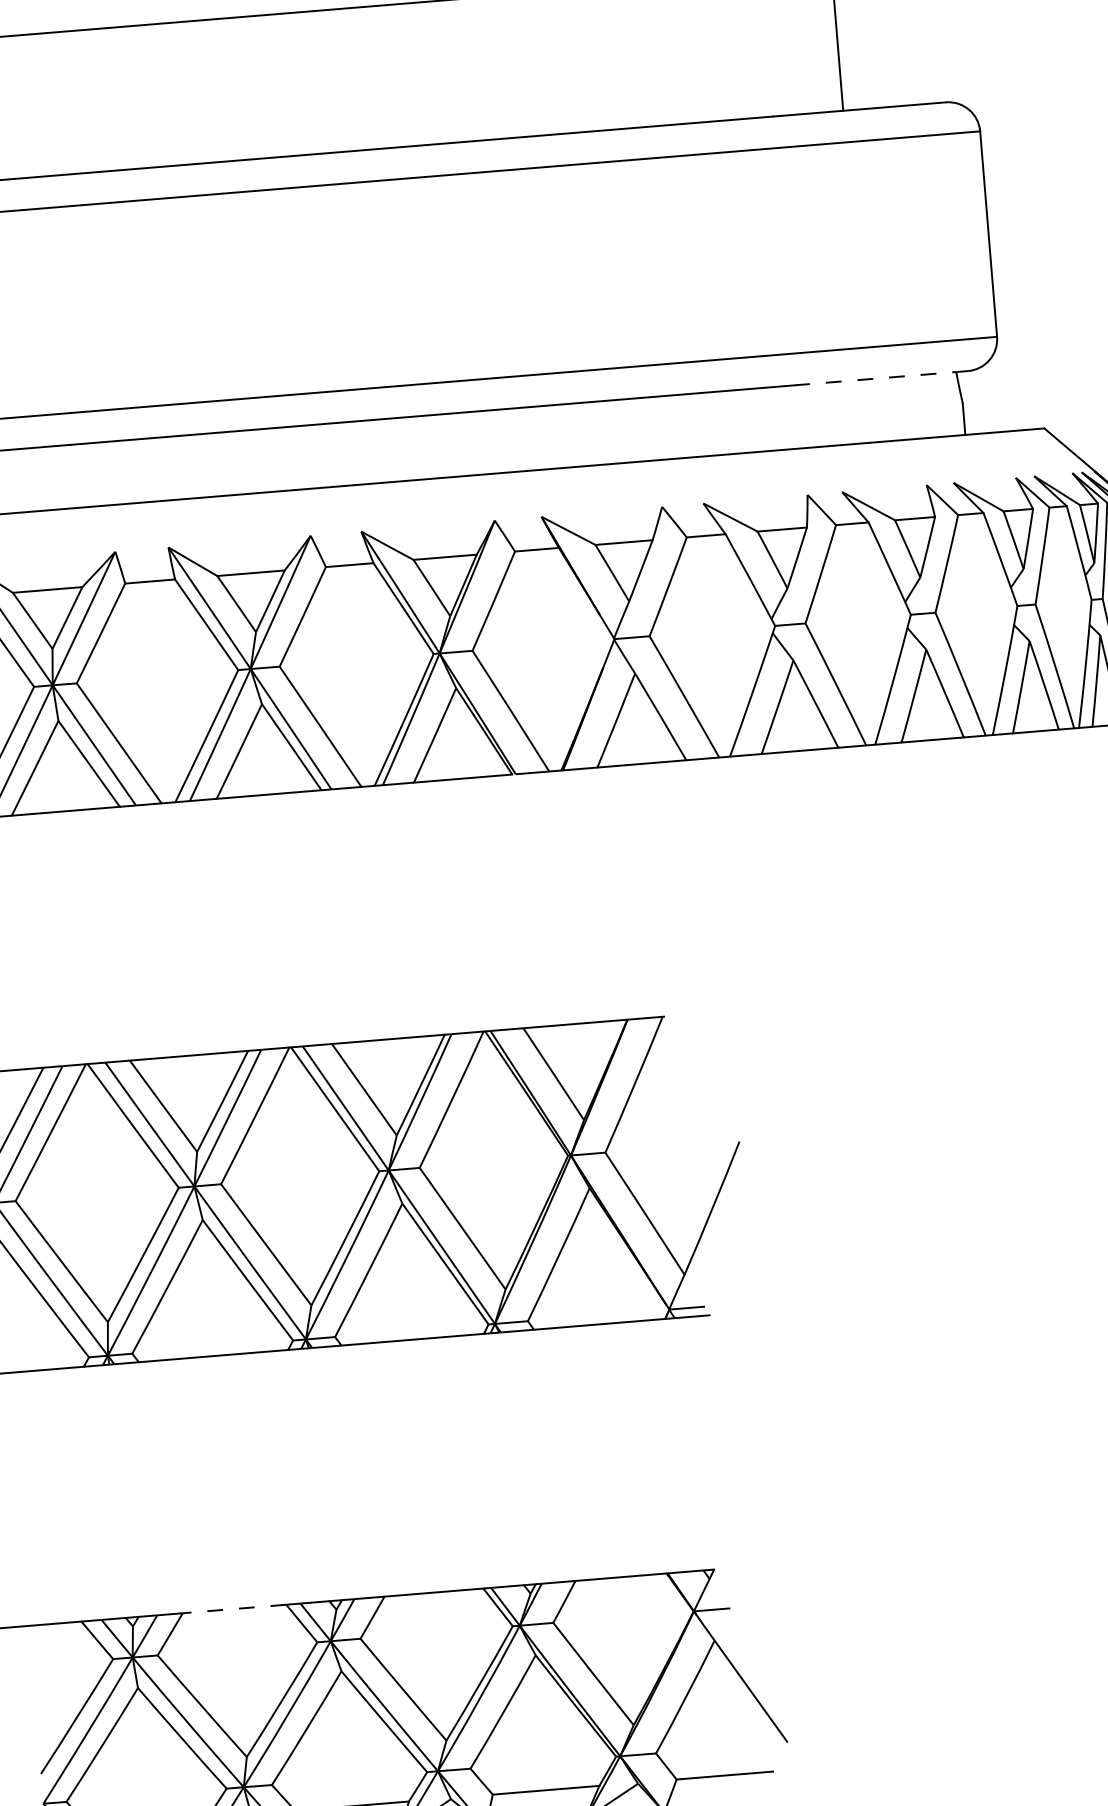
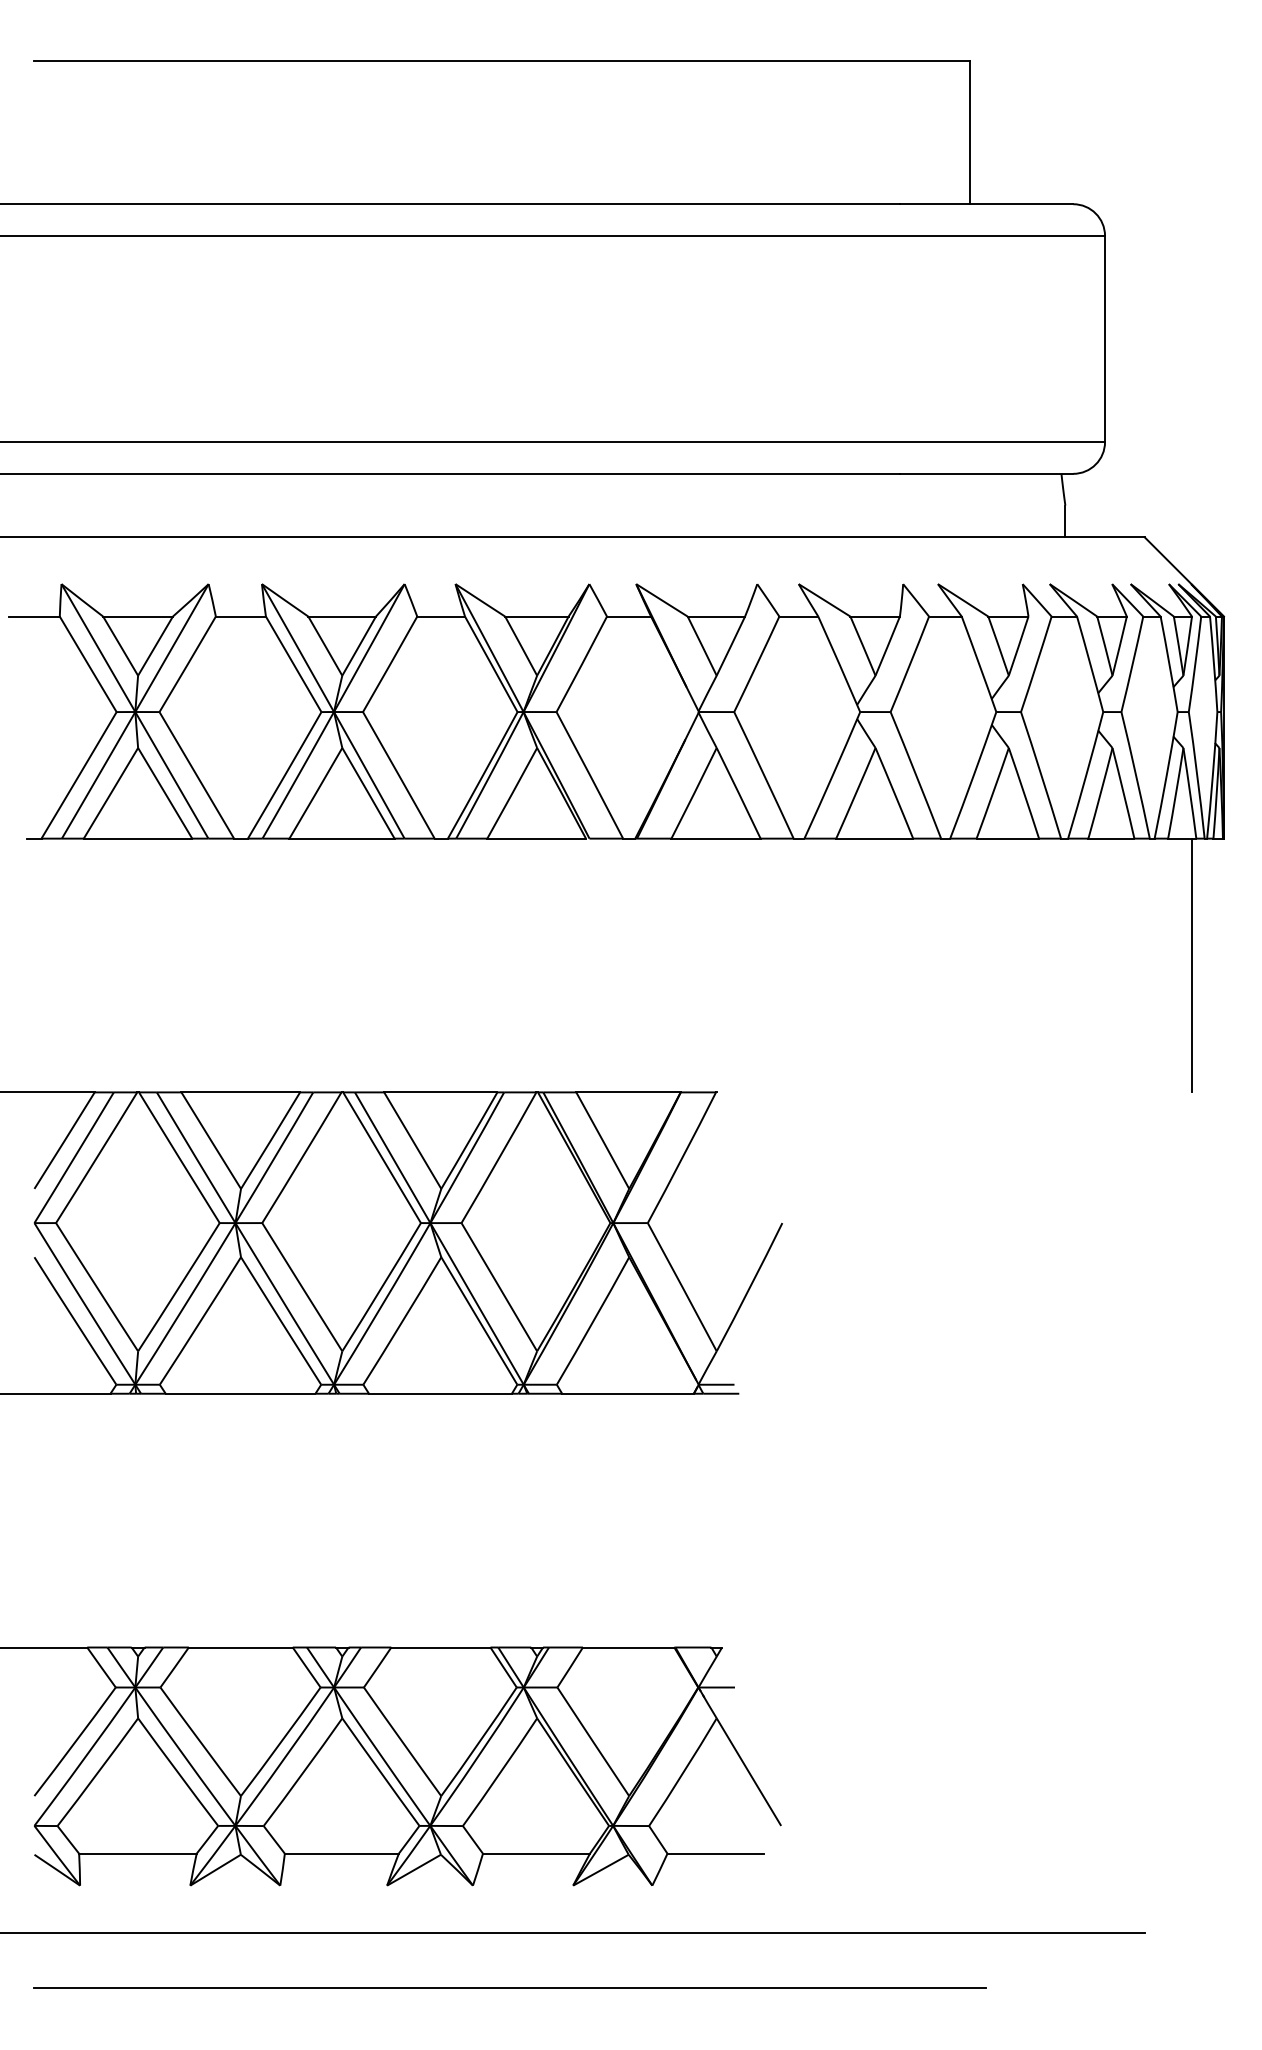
line: (881, 377) -> (986, 473), dashed -> solid
line: (234, 1609) -> (240, 1647), dashed -> solid

